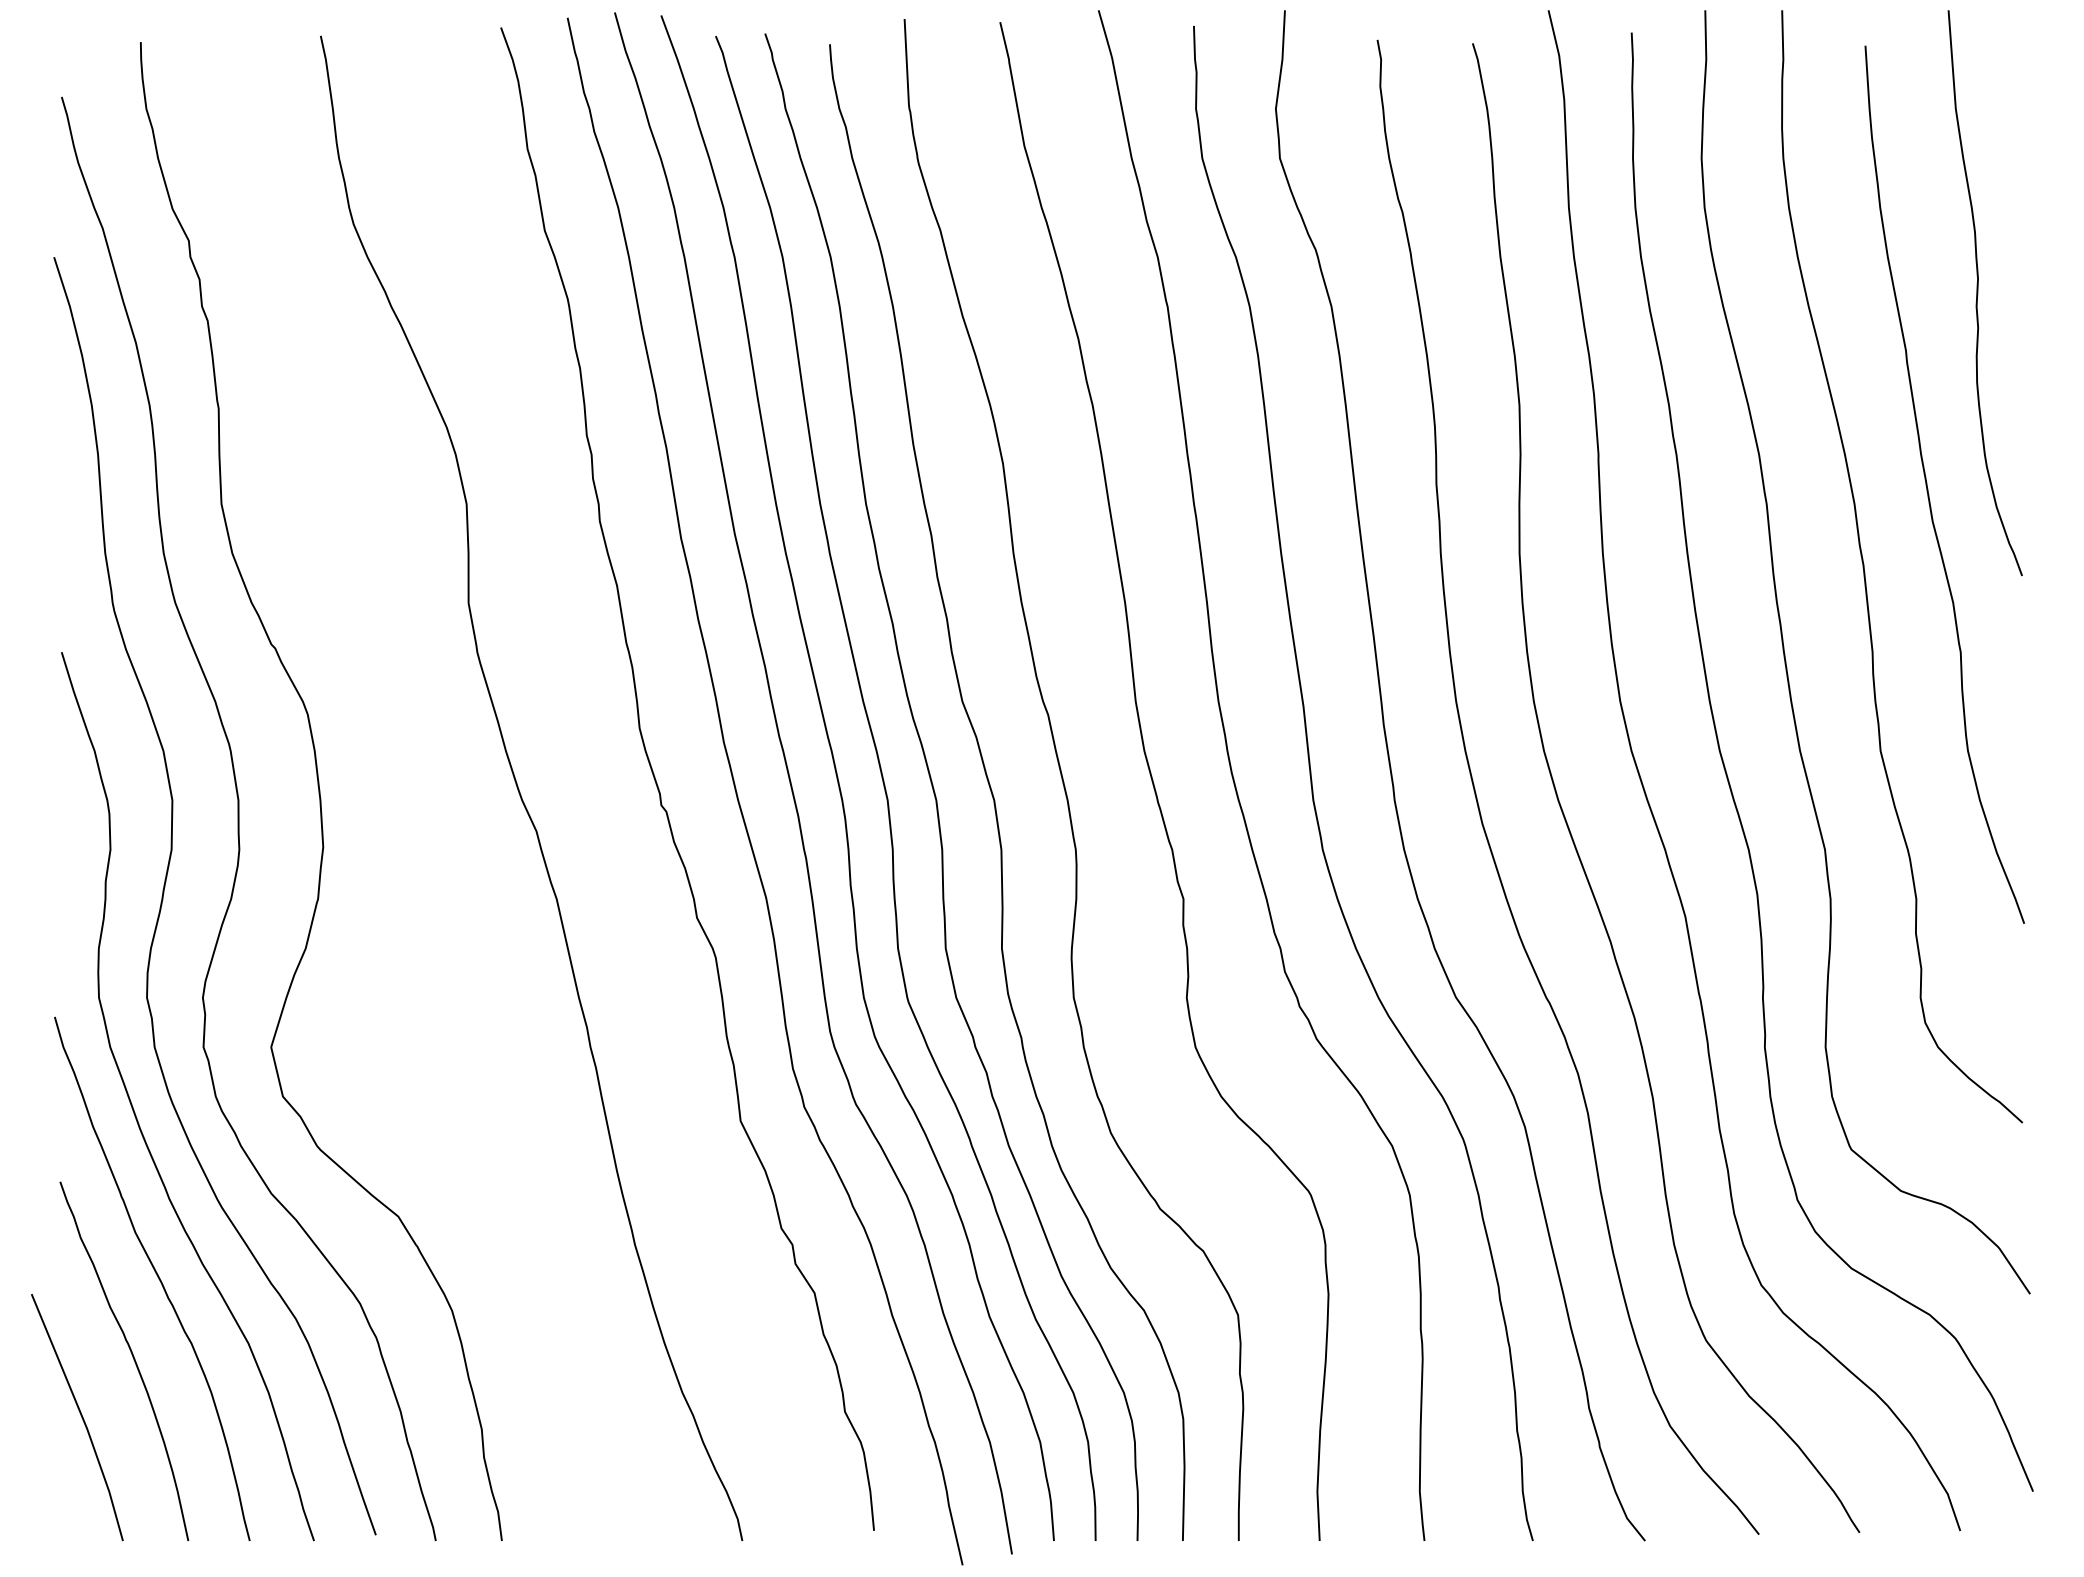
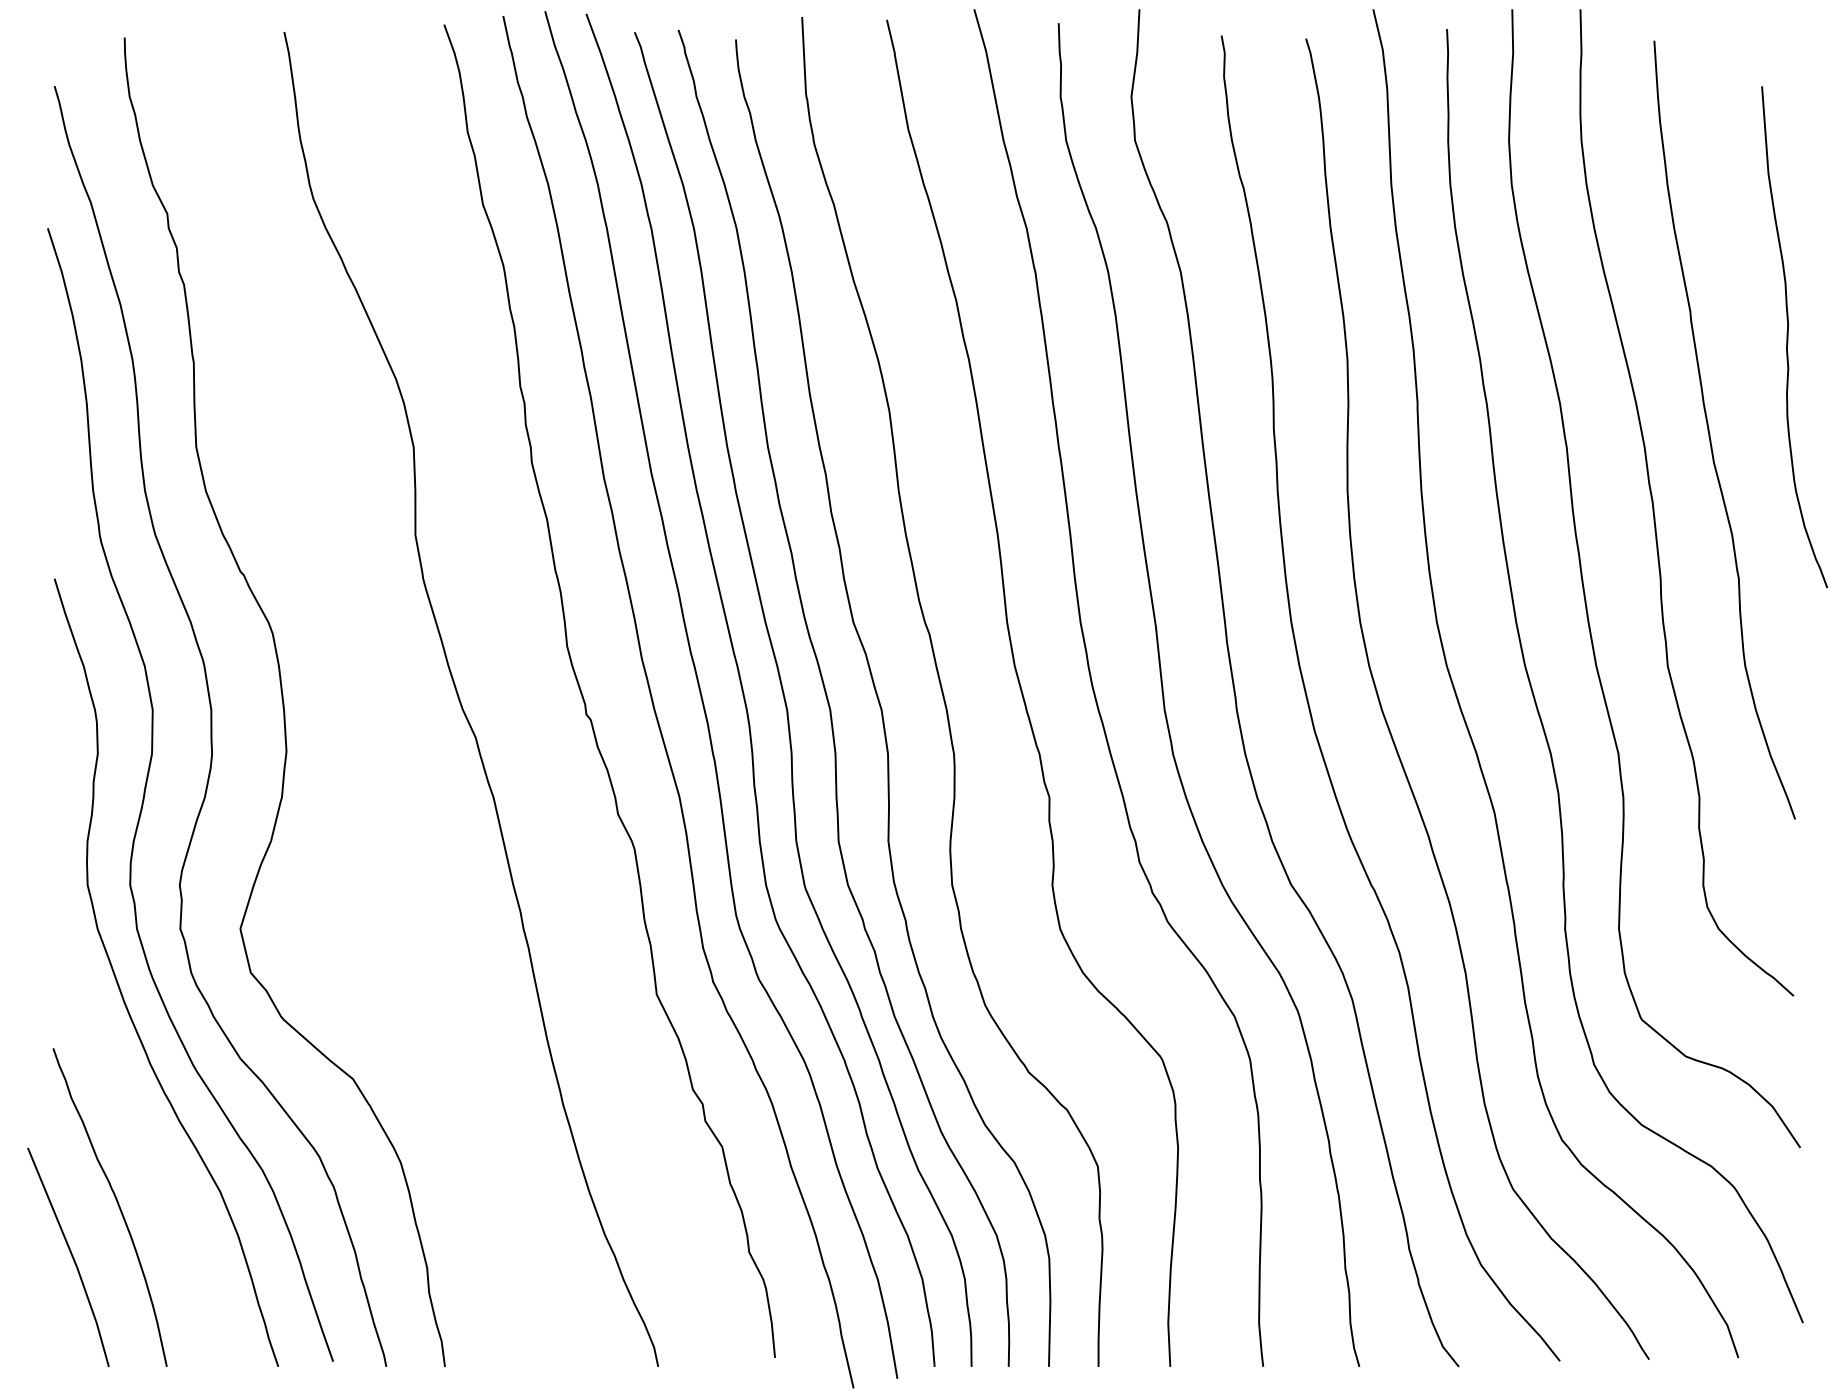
curve: (1978, 293) -> (1788, 337), moved
curve: (156, 1275) -> (138, 1131), removed

